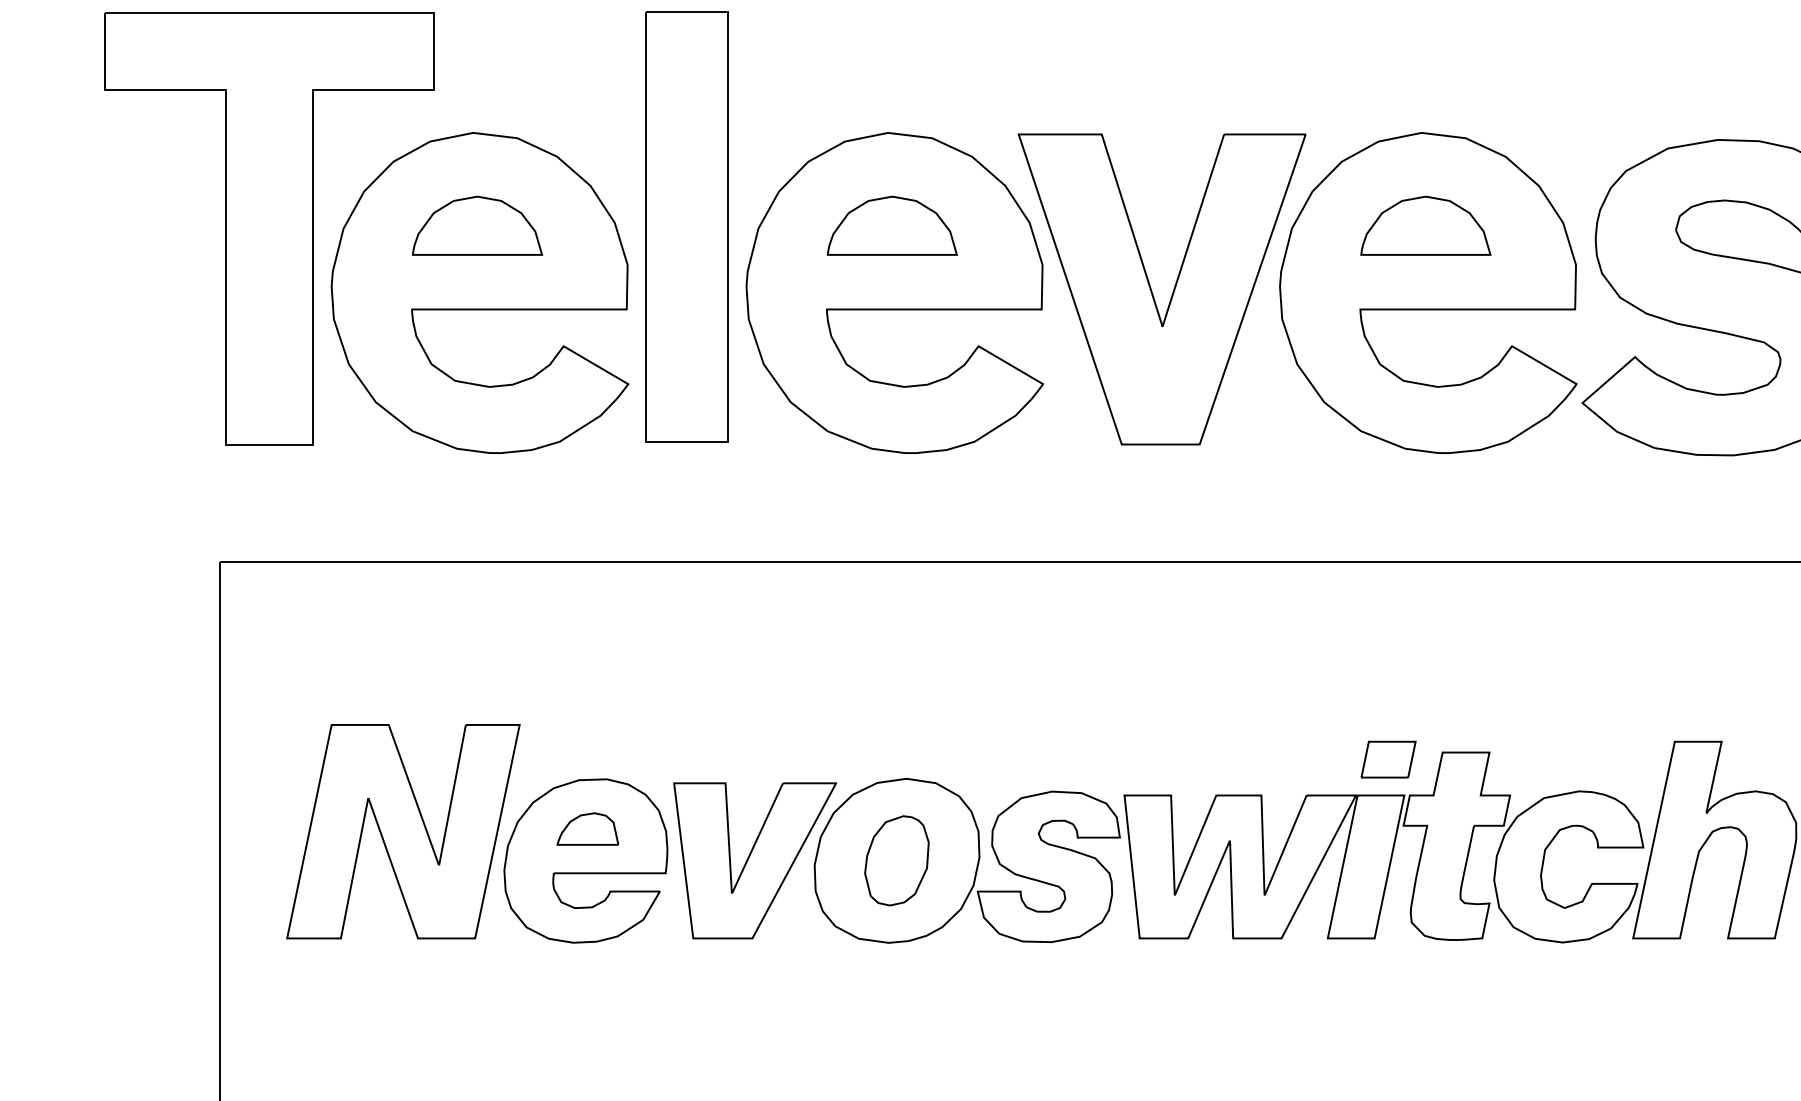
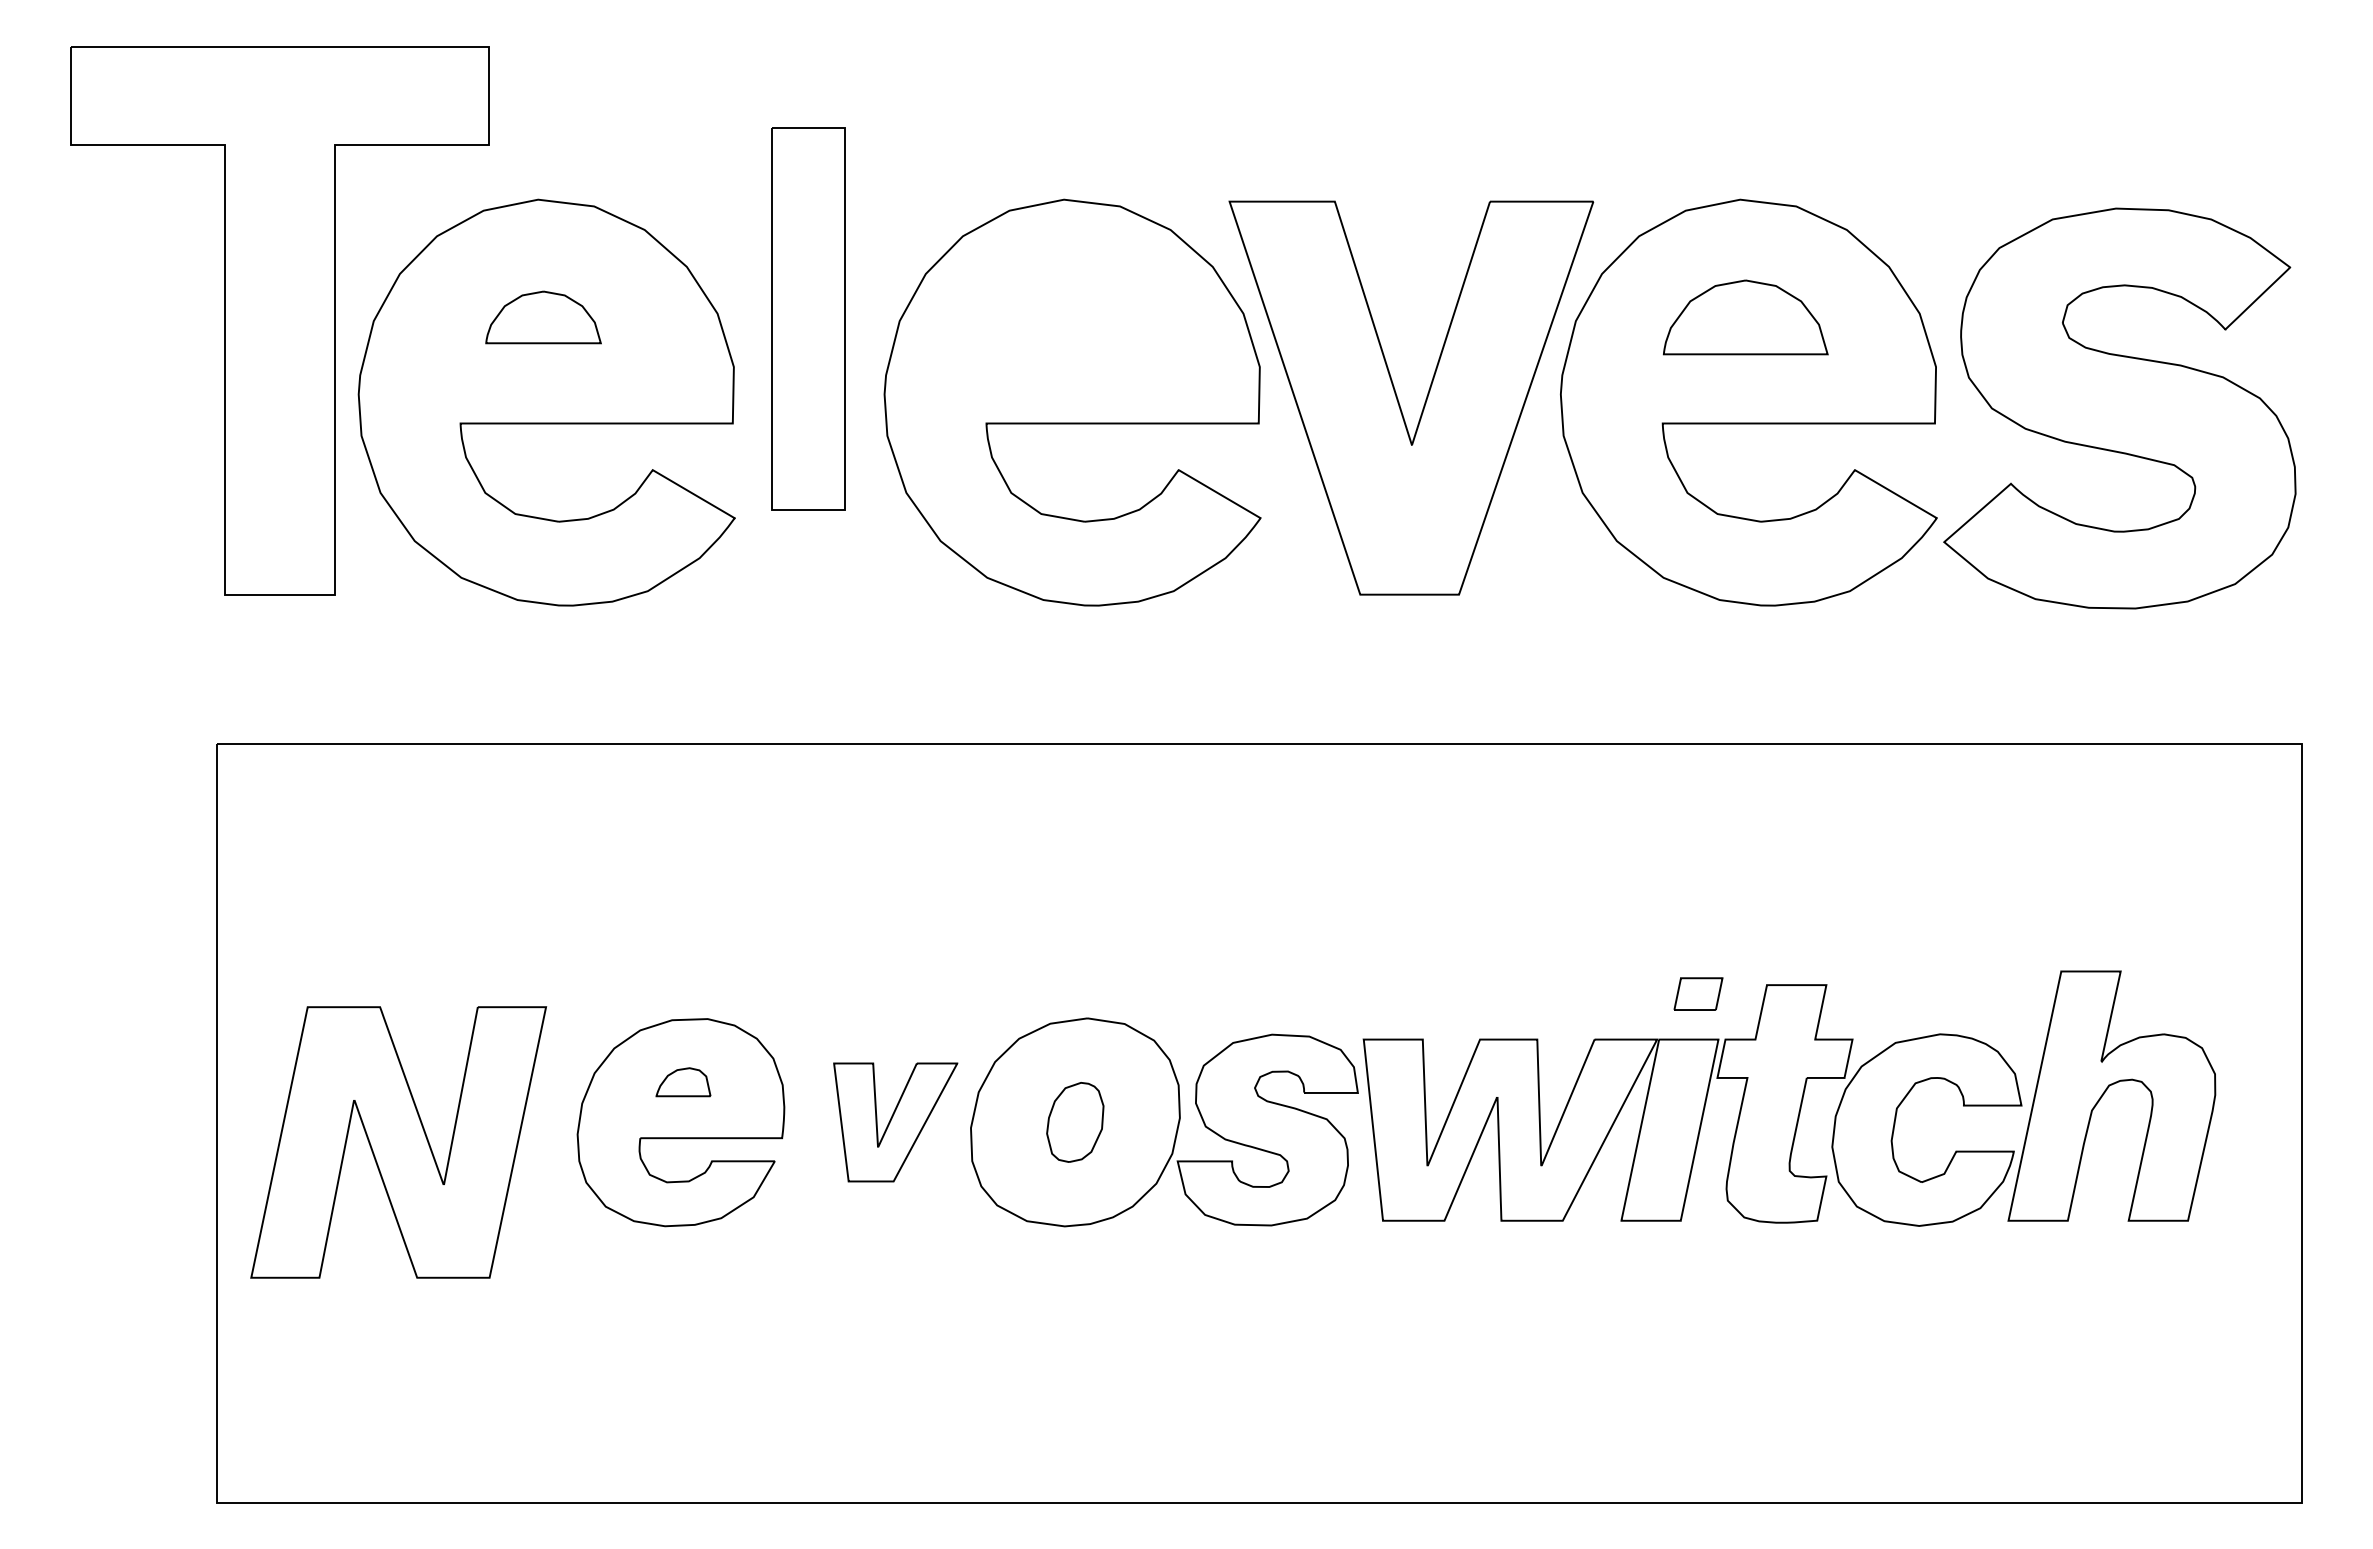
part: (477, 225) -> (543, 317), size x0.7
part: (892, 225) -> (1069, 317), removed
part: (686, 226) -> (808, 318), size x0.7
part: (1388, 759) -> (1698, 993), size x0.7
part: (587, 829) -> (683, 1082), size x0.7
part: (403, 831) -> (398, 1142), moved
part: (755, 860) -> (895, 1122), size x0.6
part: (897, 860) -> (1075, 1122), size x0.7

